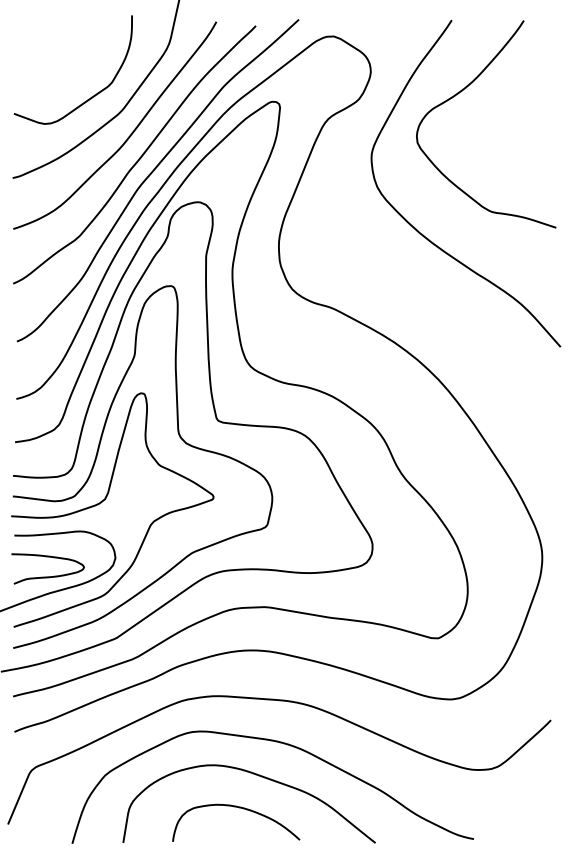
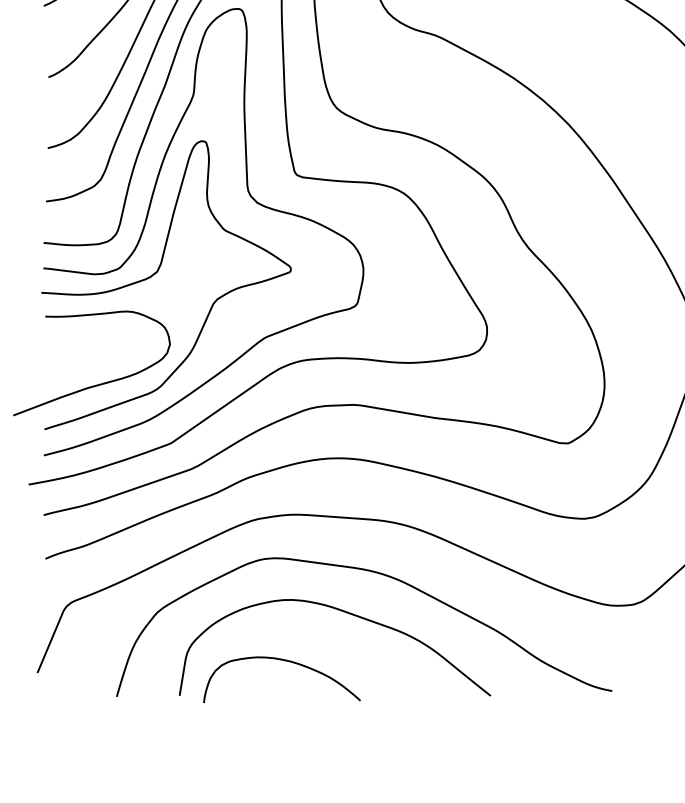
curve: (47, 576) -> (86, 367), removed
curve: (238, 808) -> (284, 661), moved

